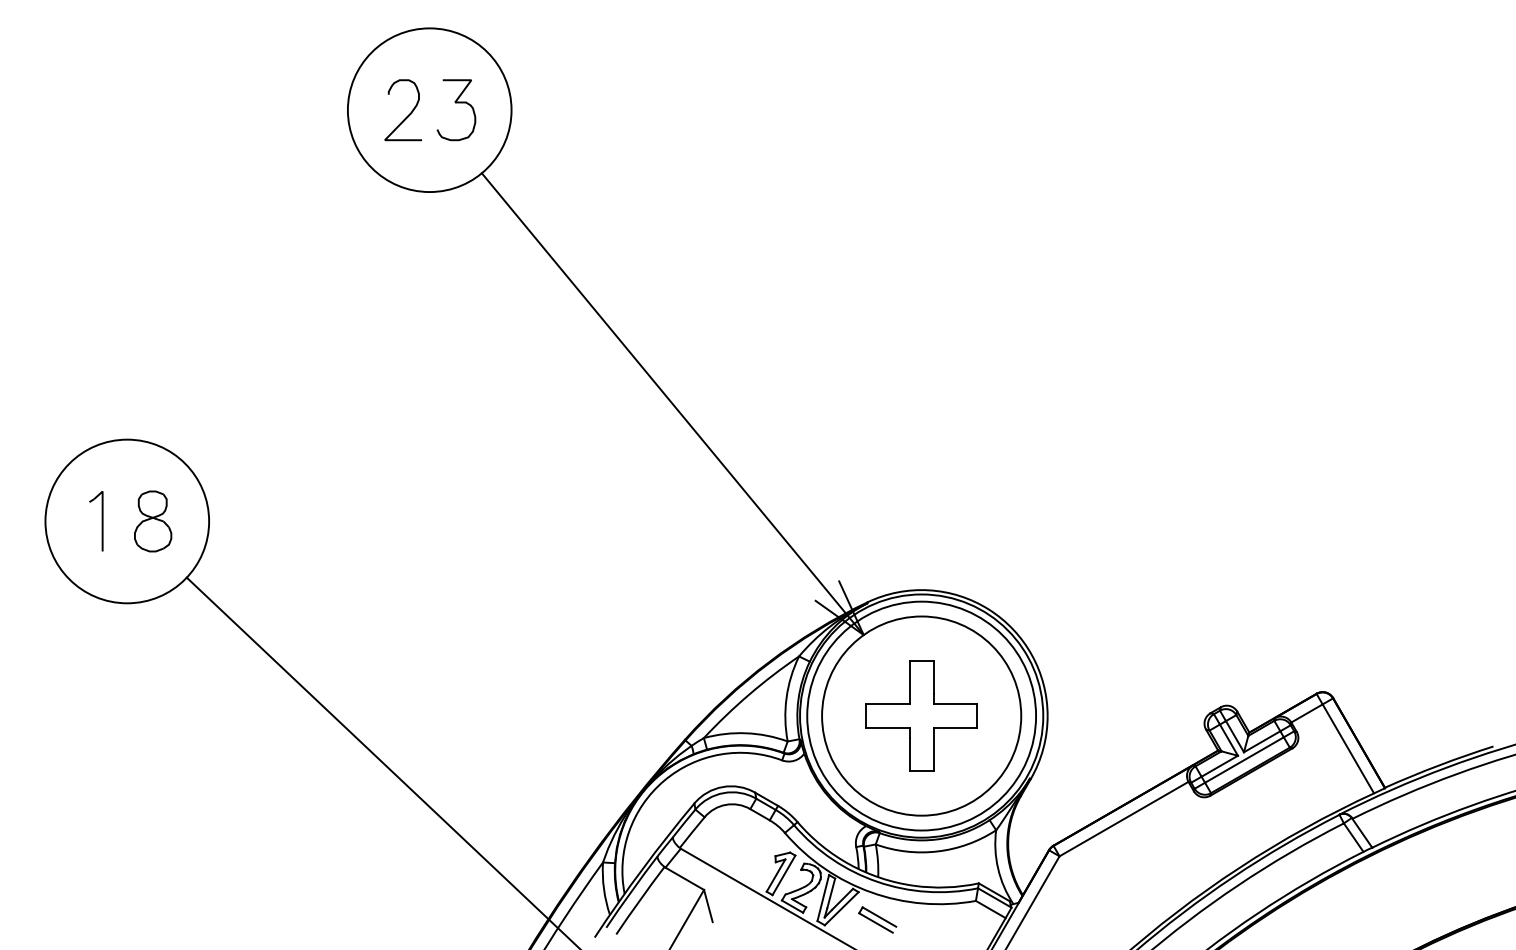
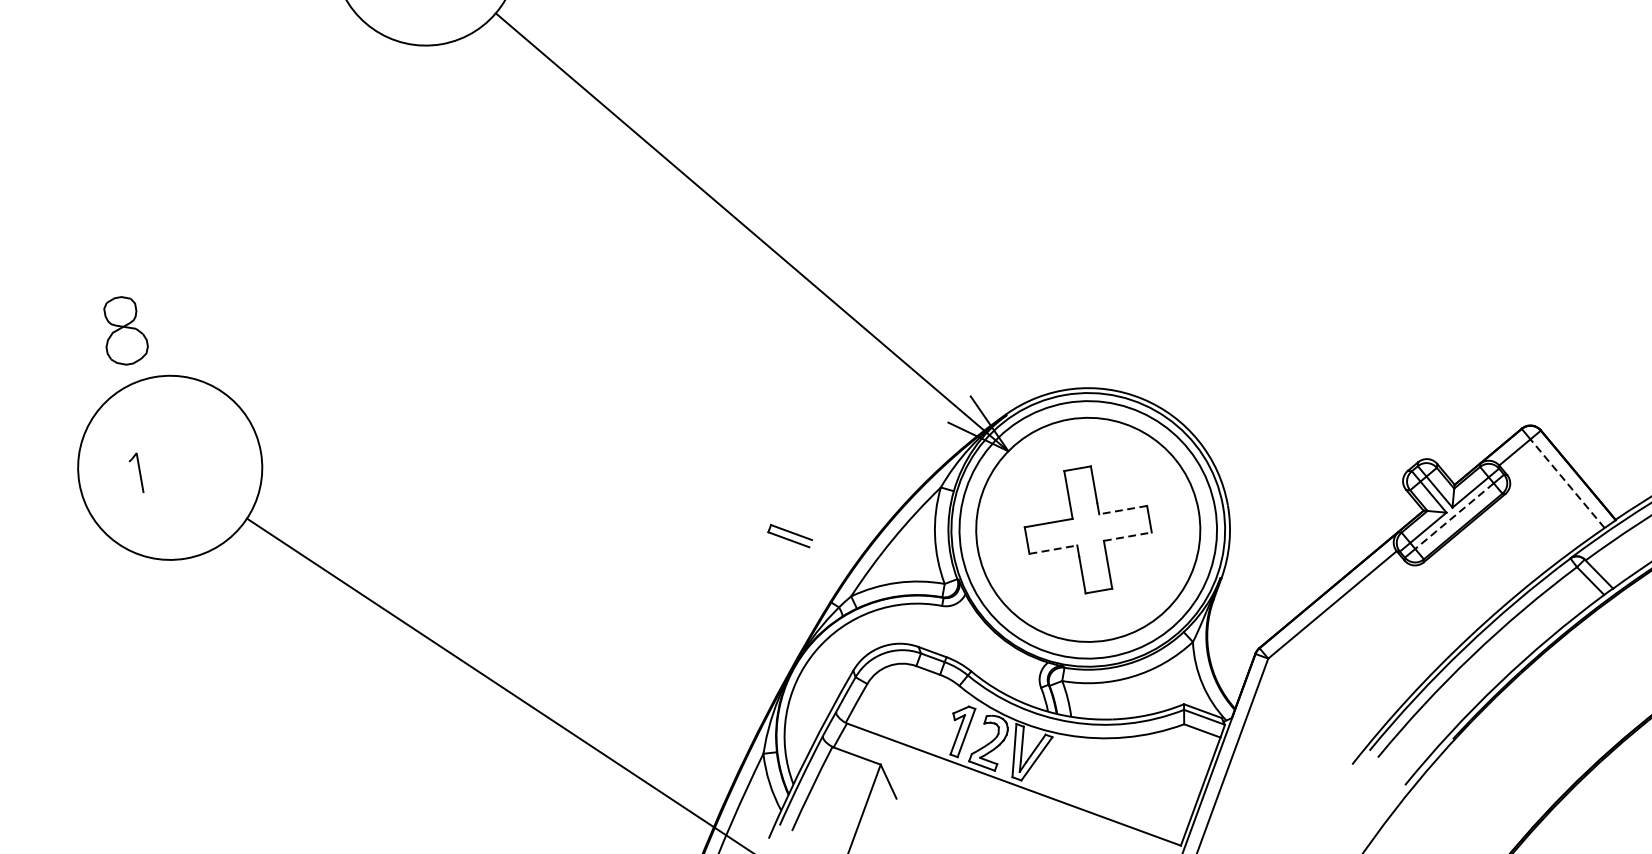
part: (96, 521) -> (136, 473), size x0.6
part: (153, 521) -> (124, 330), moved
line: (955, 704) -> (1123, 510), solid -> dashed
line: (888, 728) -> (1053, 550), solid -> dashed
line: (955, 728) -> (1128, 537), solid -> dashed
line: (1348, 748) -> (1567, 483), solid -> dashed
line: (1244, 760) -> (1454, 516), solid -> dashed
part: (877, 919) -> (789, 535), moved

